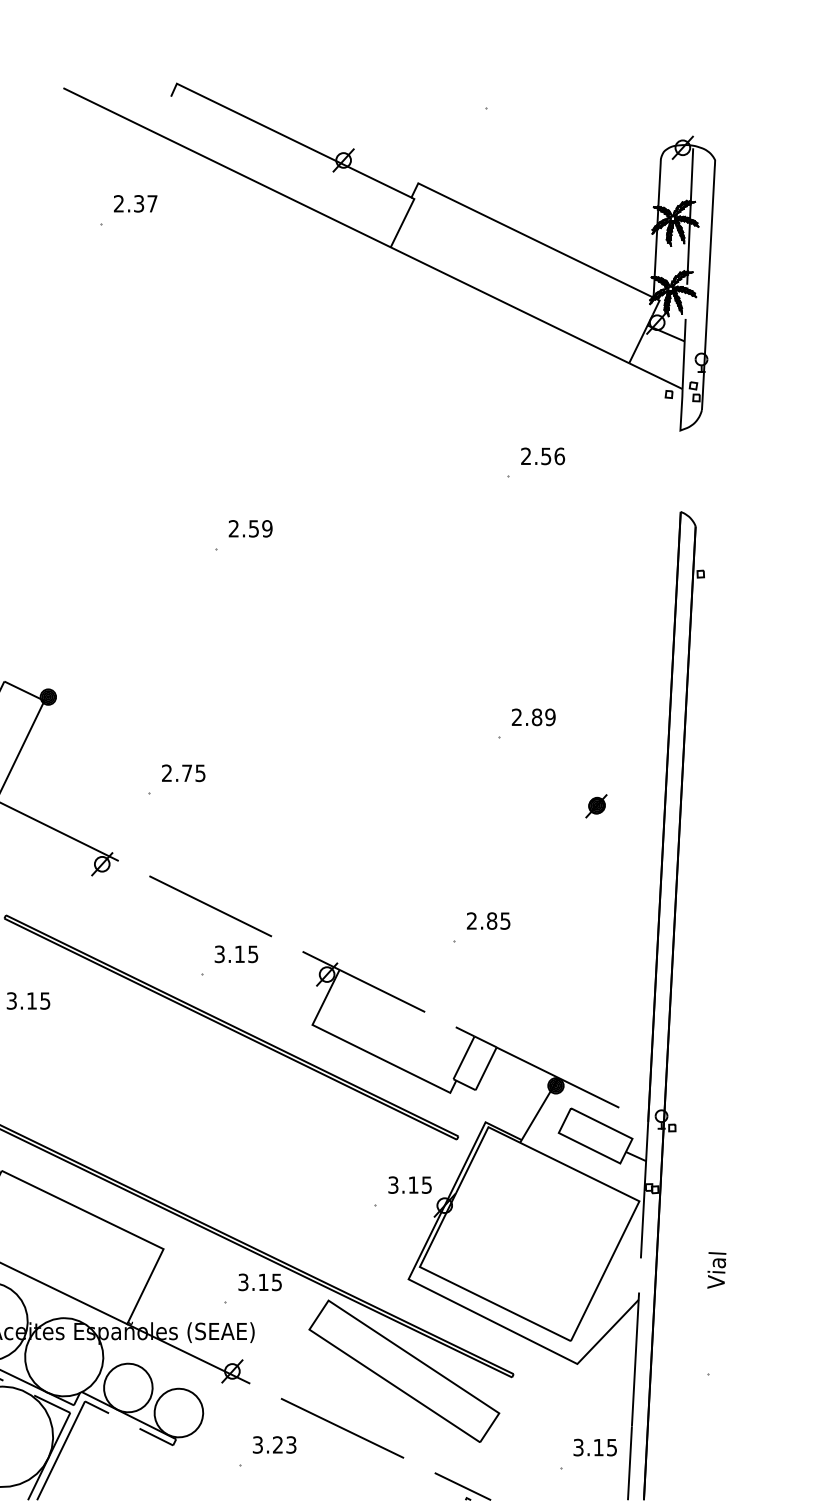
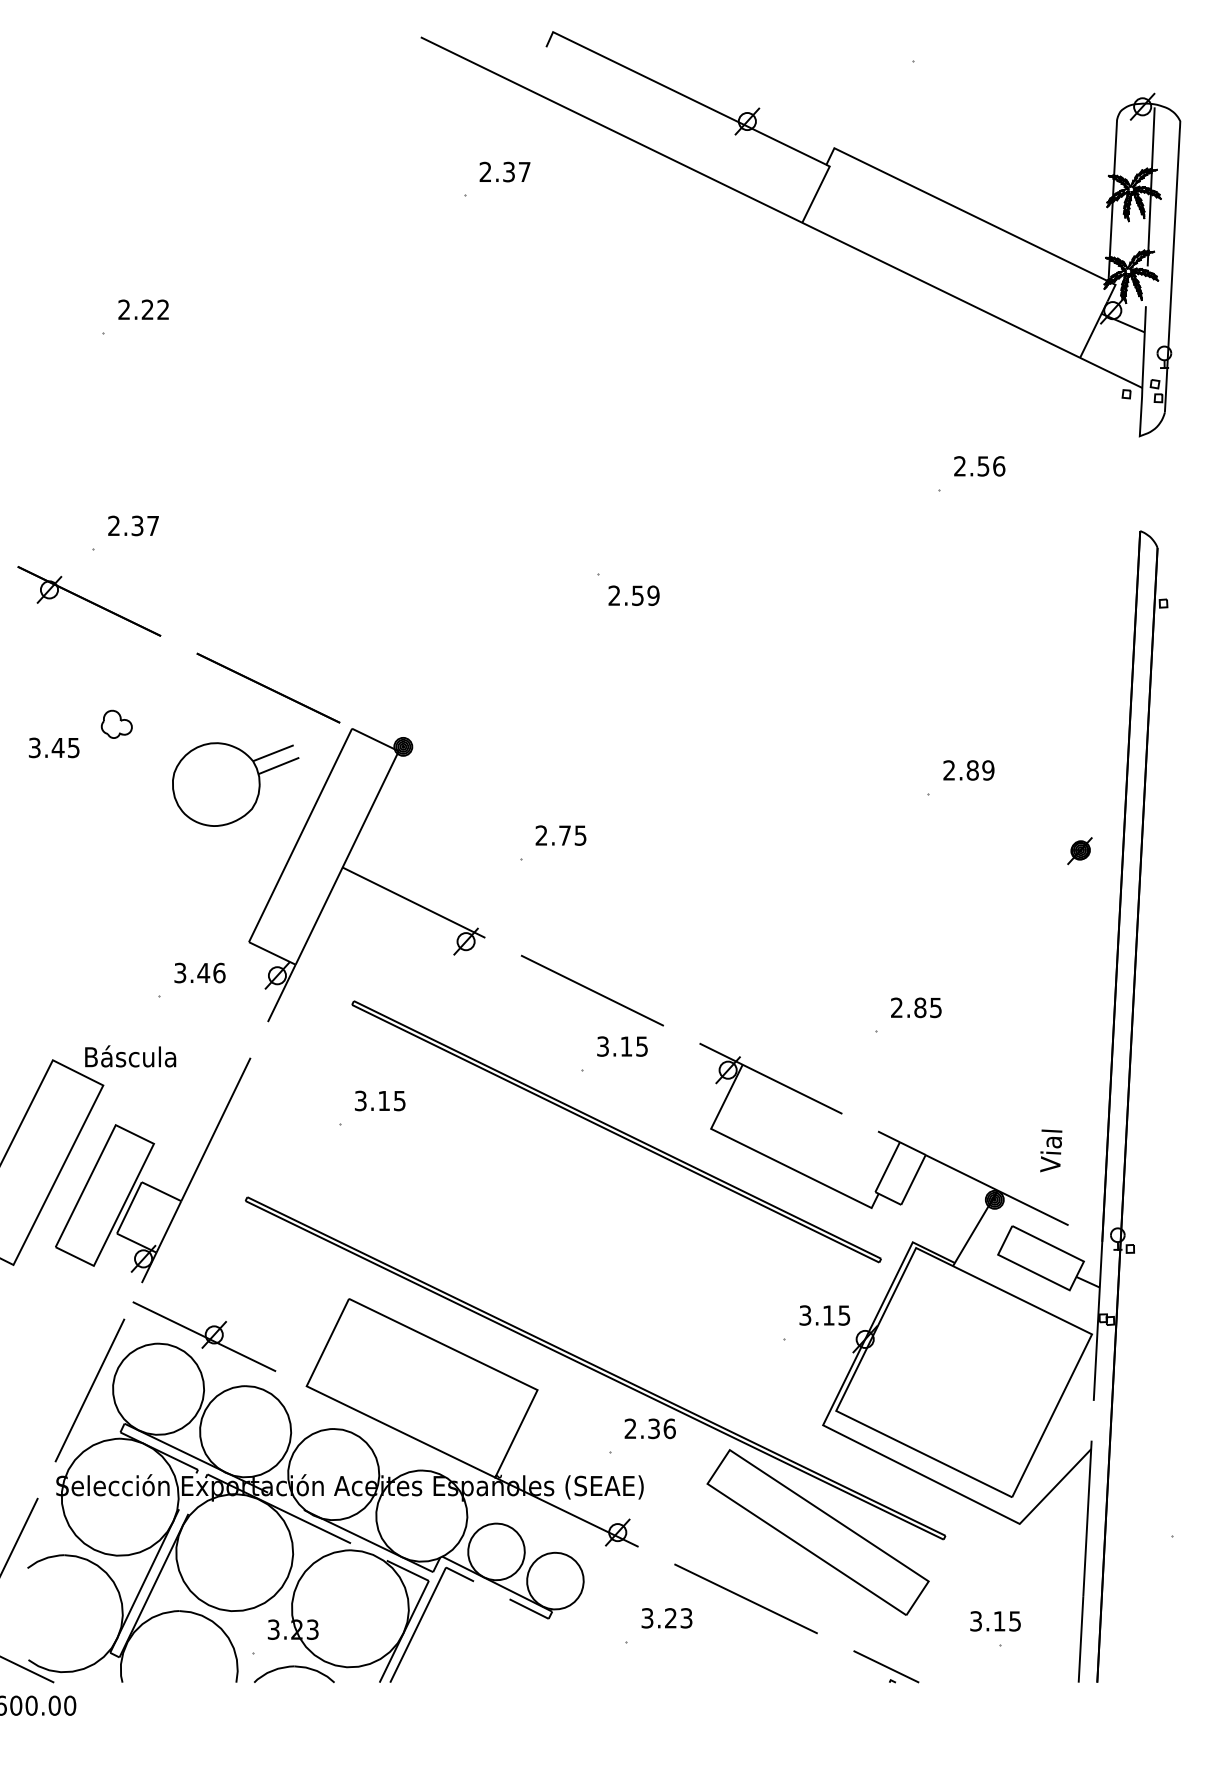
text: (250, 528) -> (633, 595), moved
part: (596, 806) -> (1079, 851), moved
text: (717, 1270) -> (1051, 1150), moved
text: (259, 1282) -> (649, 1428), 3.15 -> 2.36
text: (595, 1447) -> (995, 1621), moved

